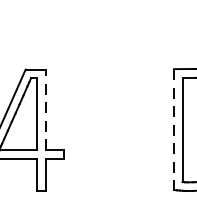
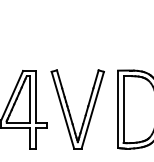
line: (44, 109) -> (35, 96), dashed -> solid
line: (174, 129) -> (118, 109), dashed -> solid
part: (99, 134) -> (70, 112), added

